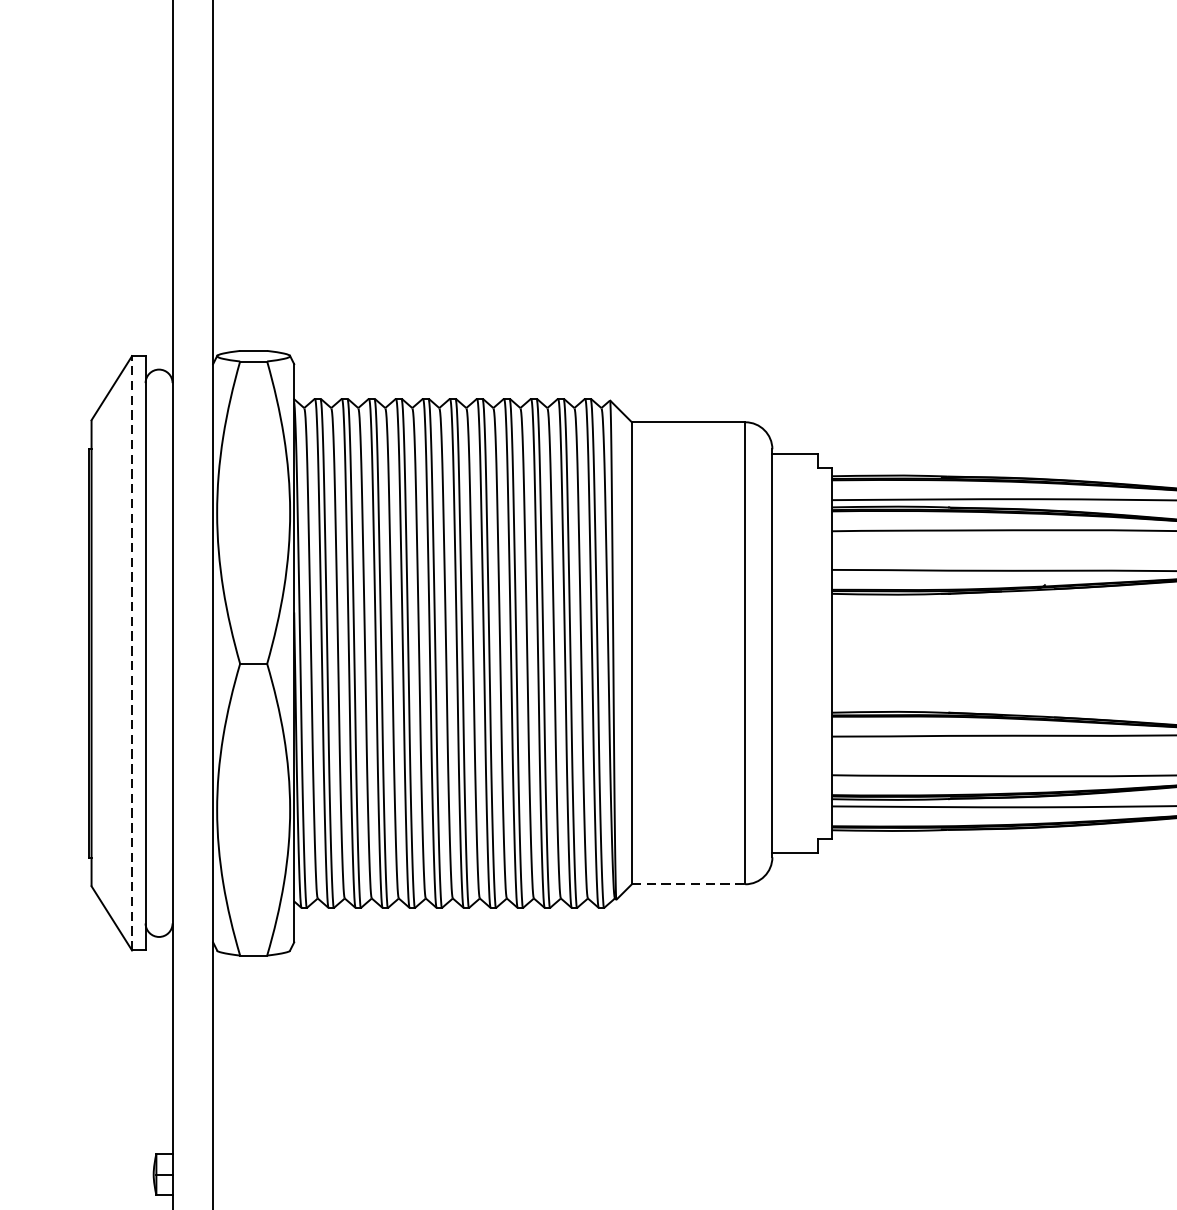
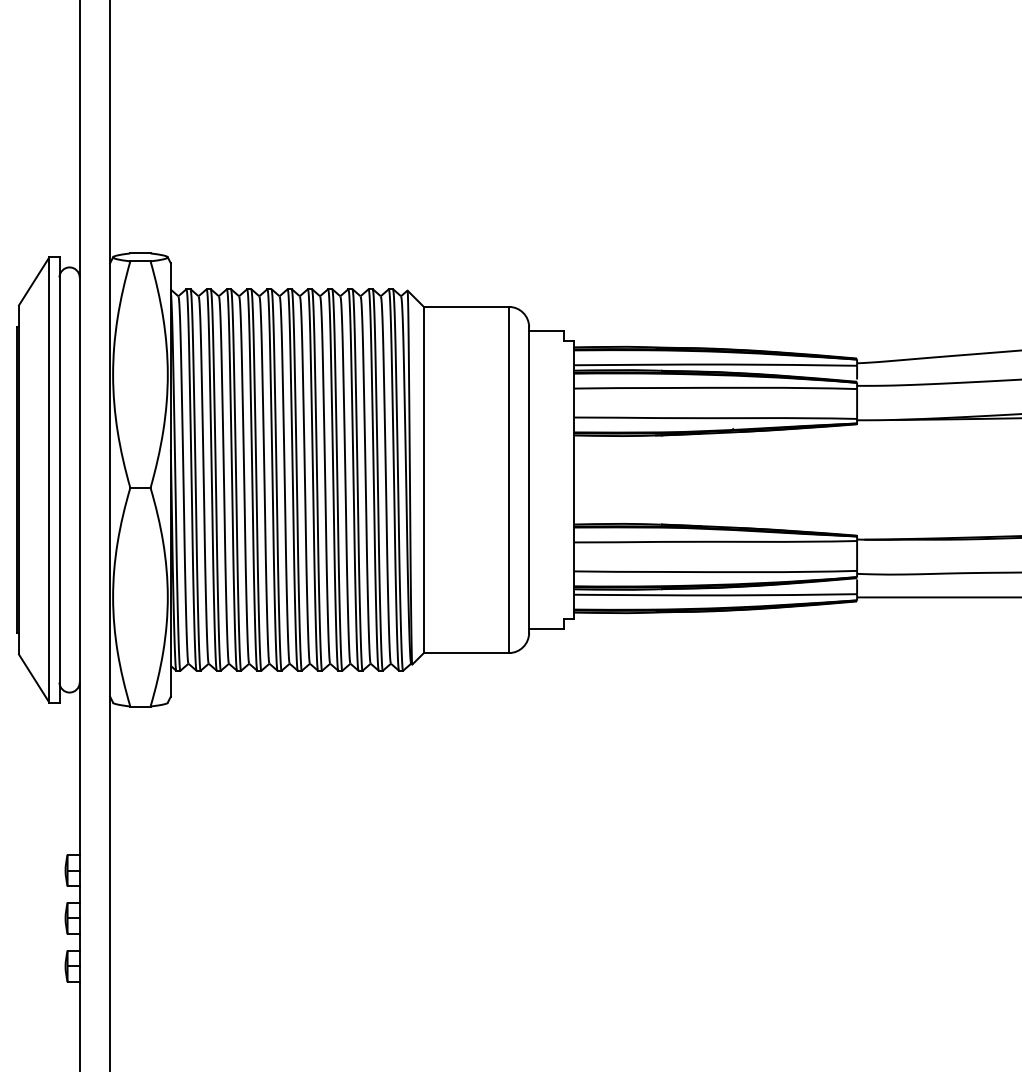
line: (132, 653) -> (49, 480), dashed -> solid
line: (688, 884) -> (466, 653), dashed -> solid

